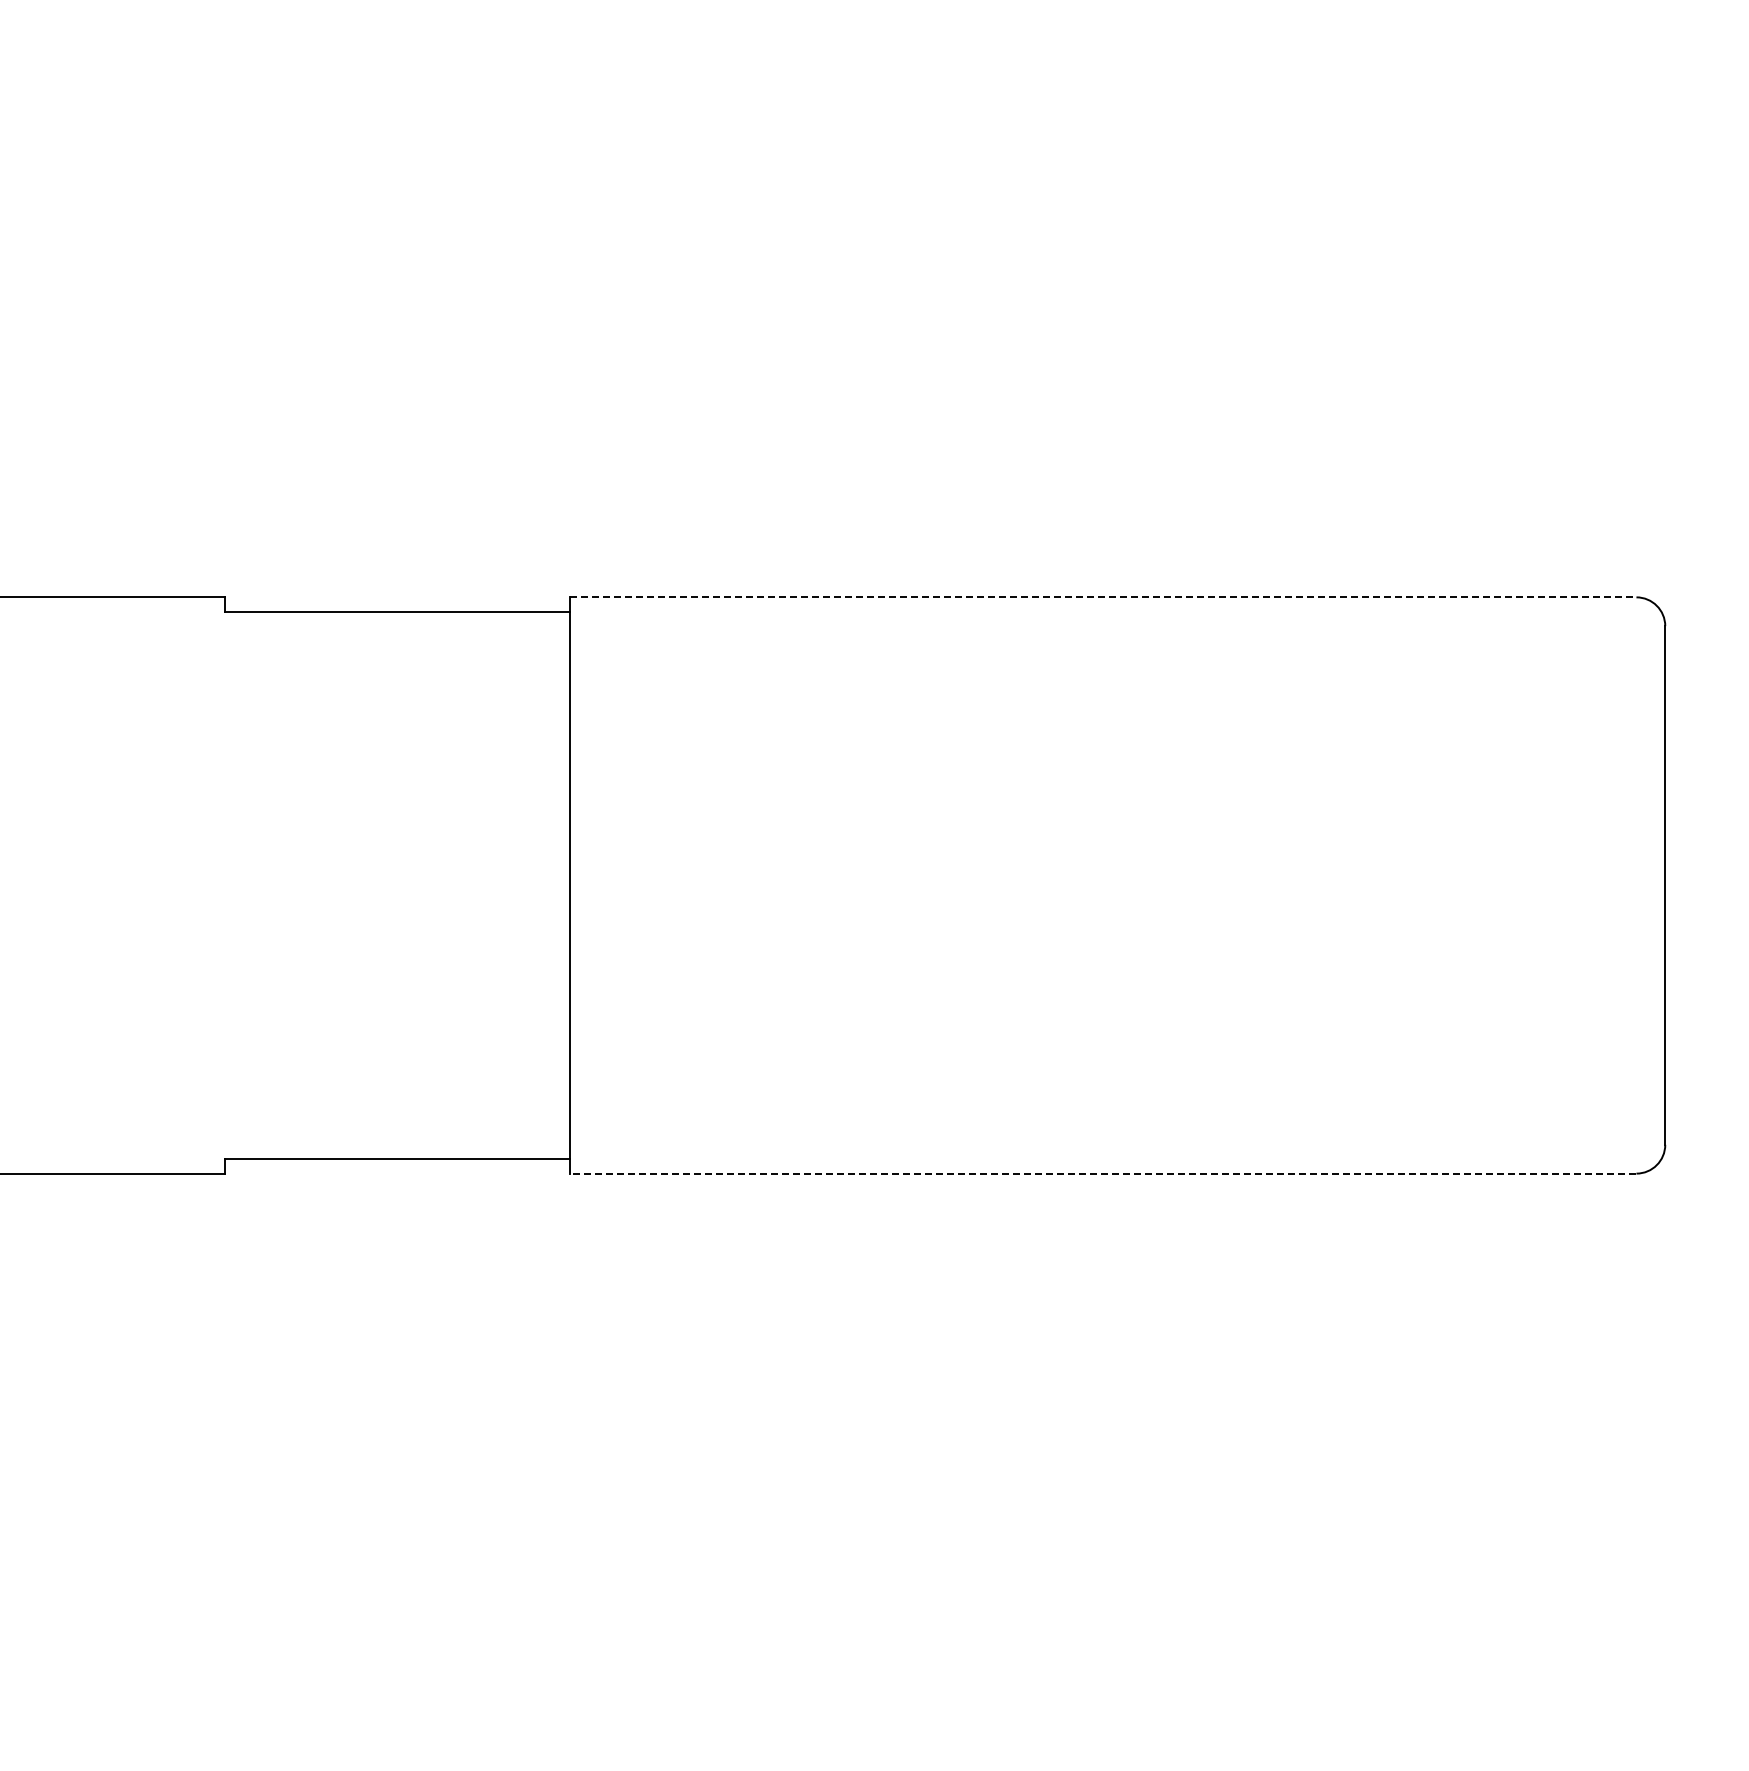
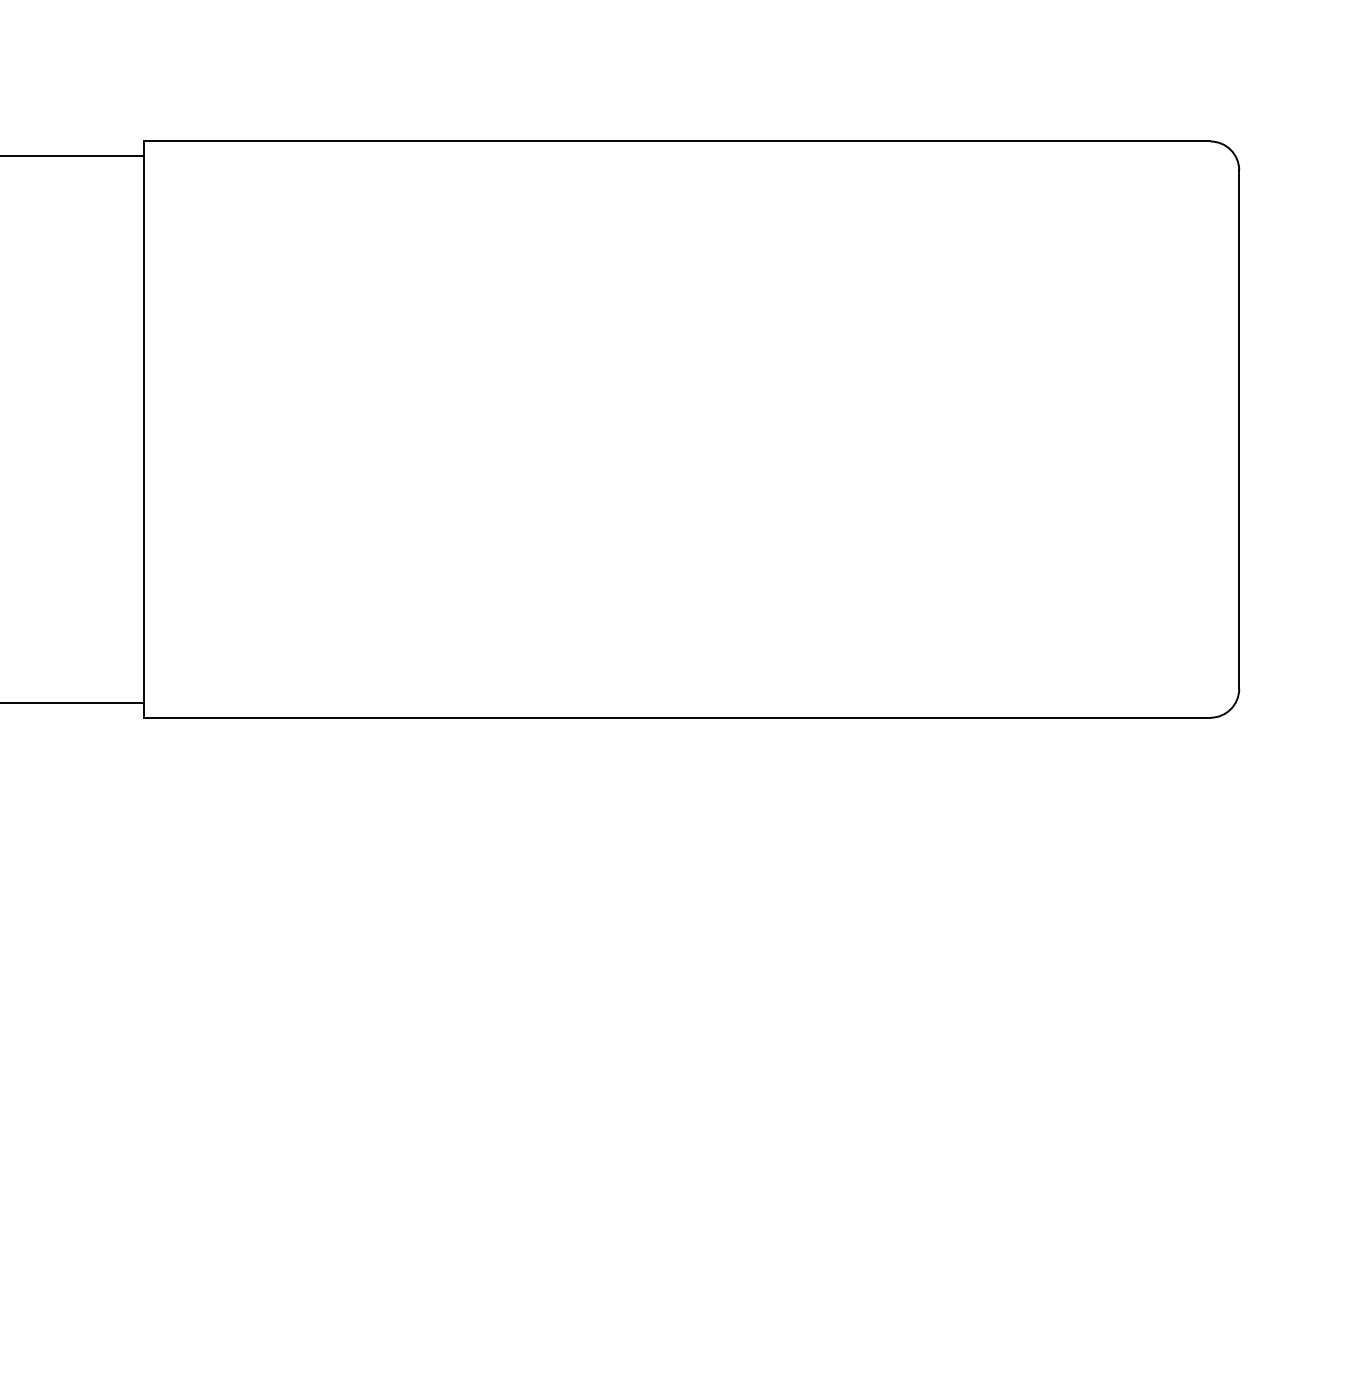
line: (1103, 597) -> (677, 141), dashed -> solid
line: (1102, 1173) -> (676, 717), dashed -> solid

